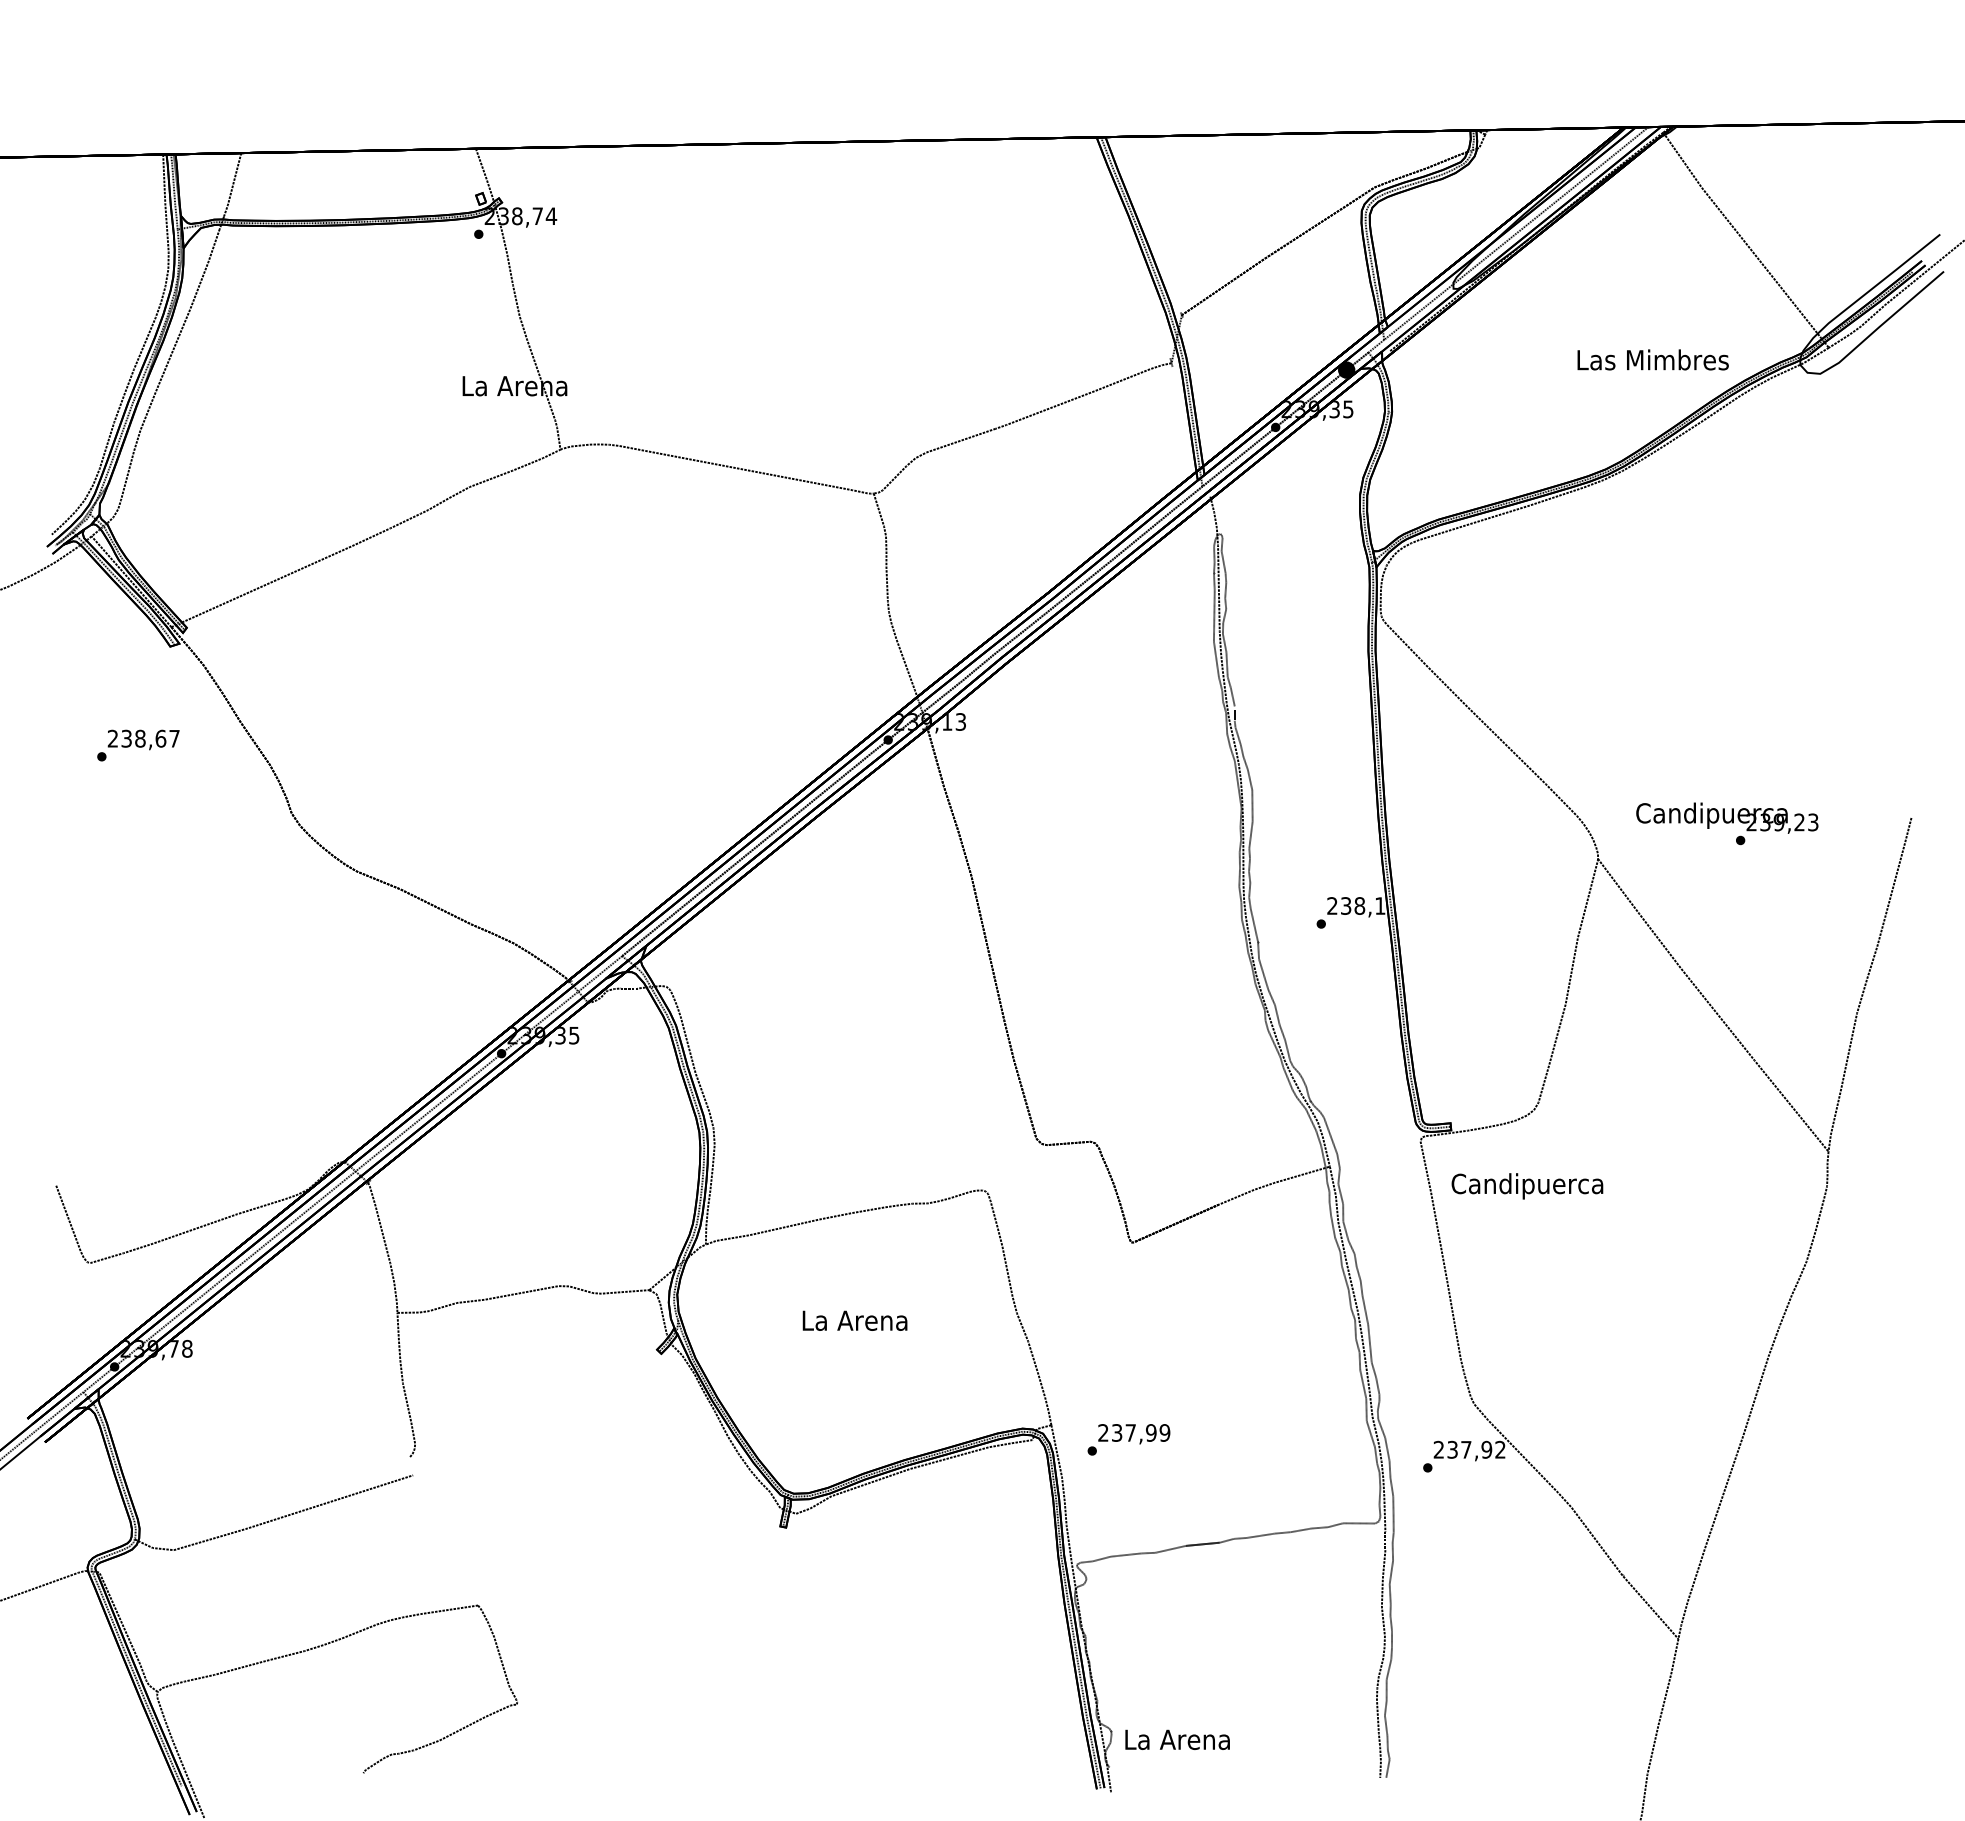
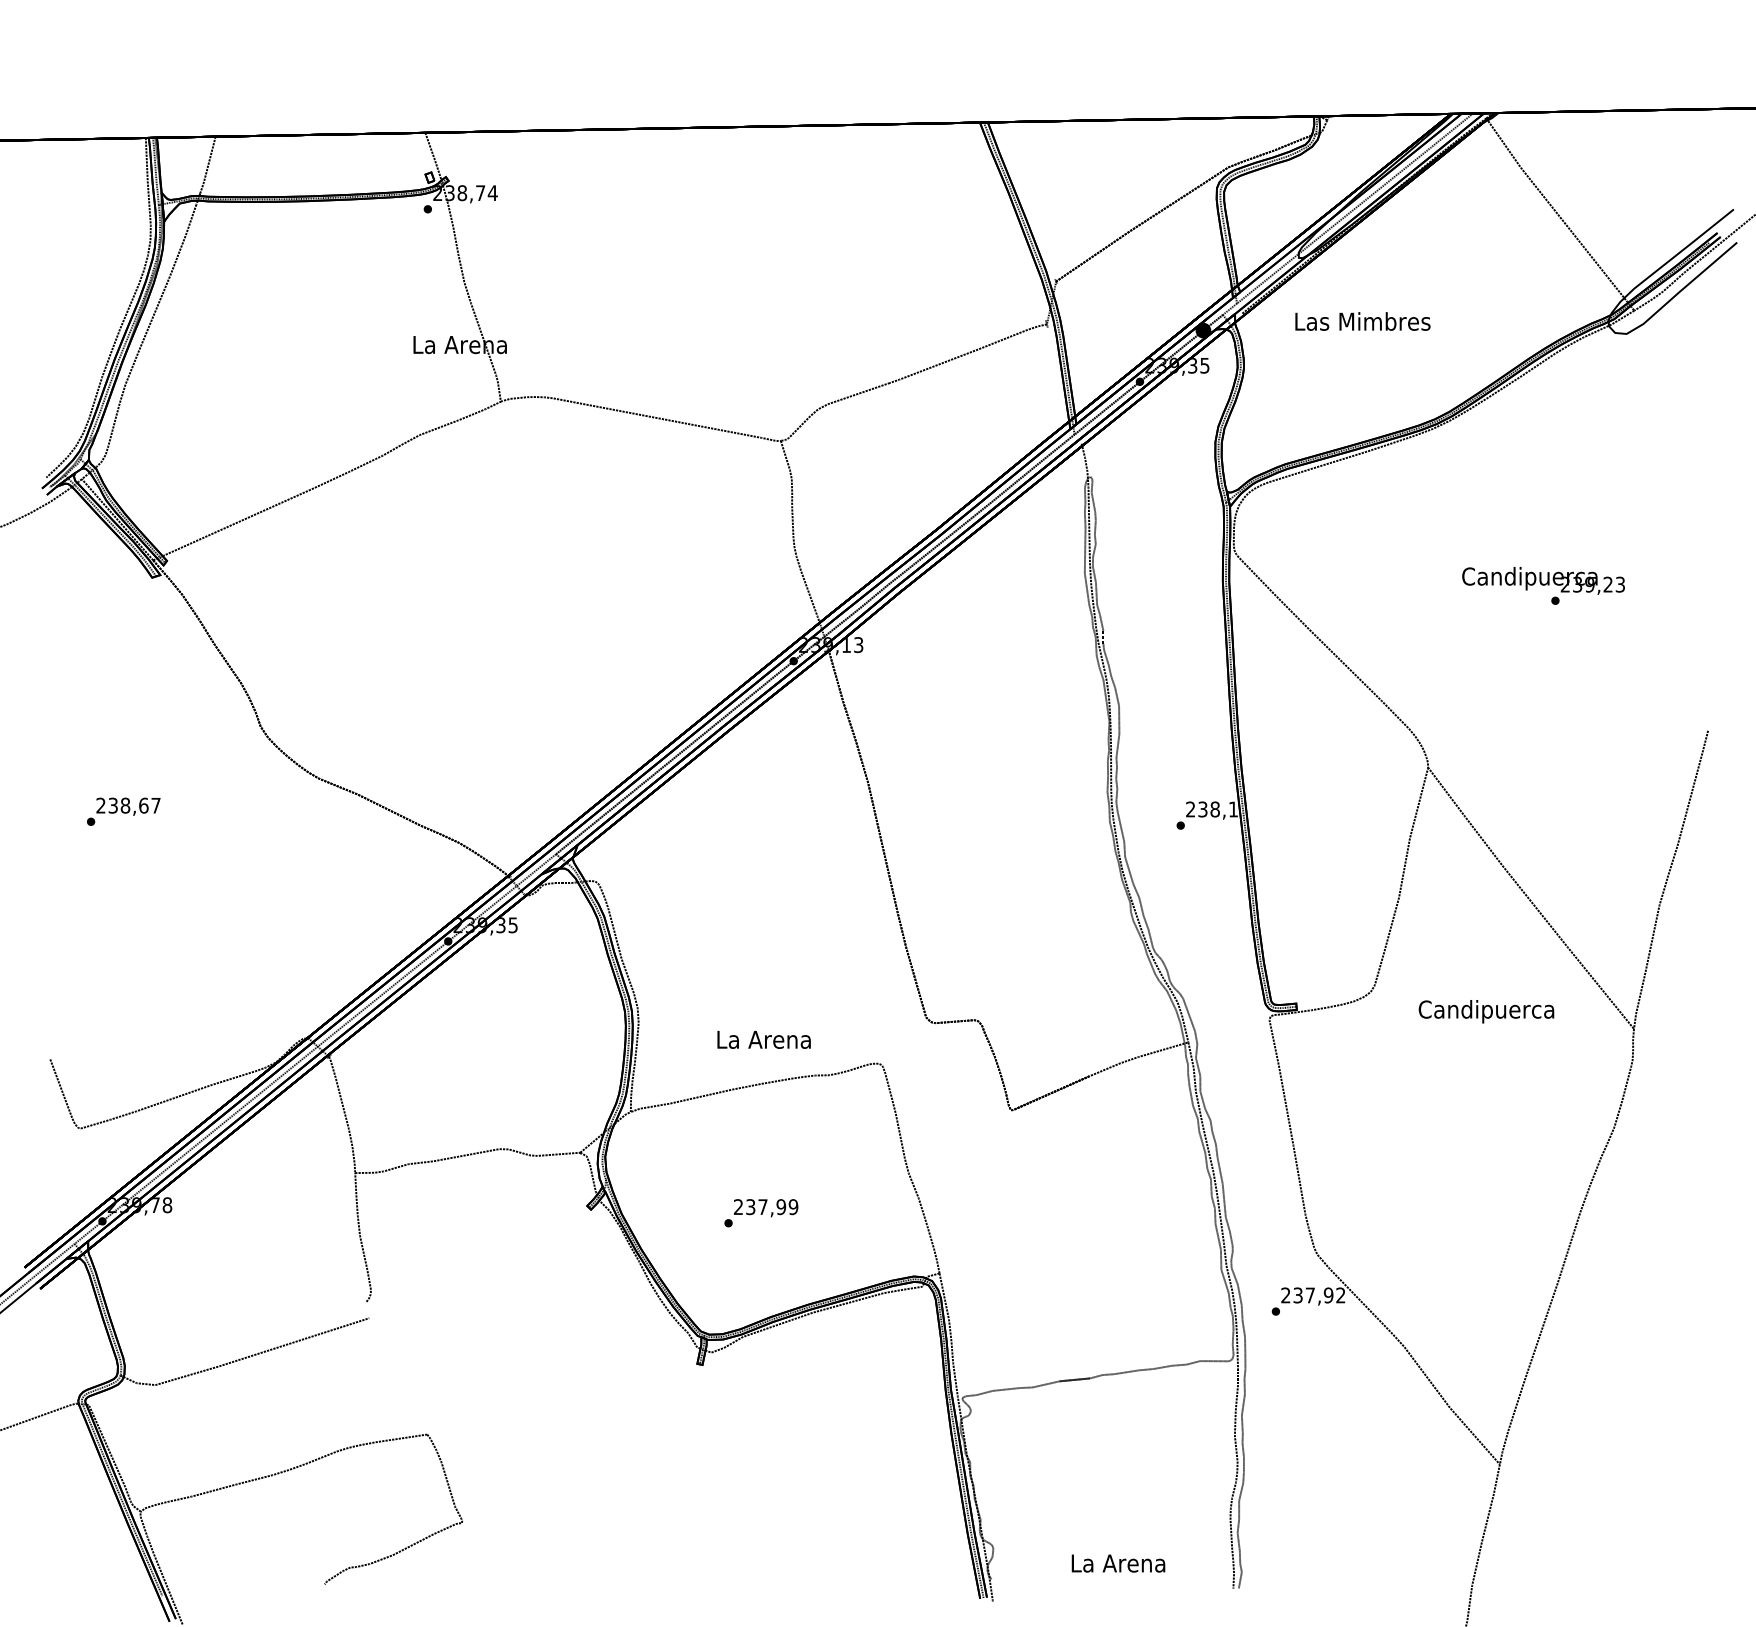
text: (1652, 359) -> (1362, 321), moved
text: (138, 745) -> (123, 811), moved
text: (1727, 823) -> (1543, 585), moved
text: (1527, 1186) -> (1486, 1011), moved
text: (854, 1320) -> (763, 1039), moved
text: (1128, 1439) -> (760, 1212), moved
text: (1177, 1739) -> (1118, 1563), moved

